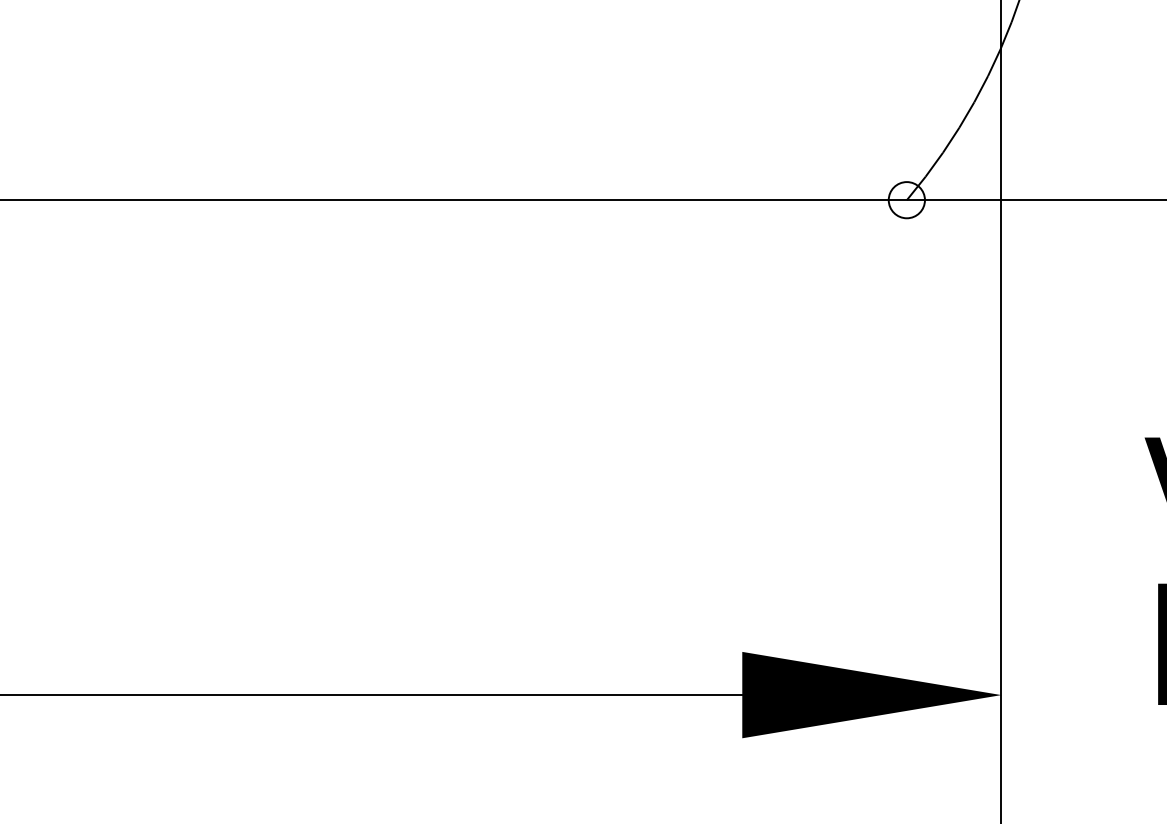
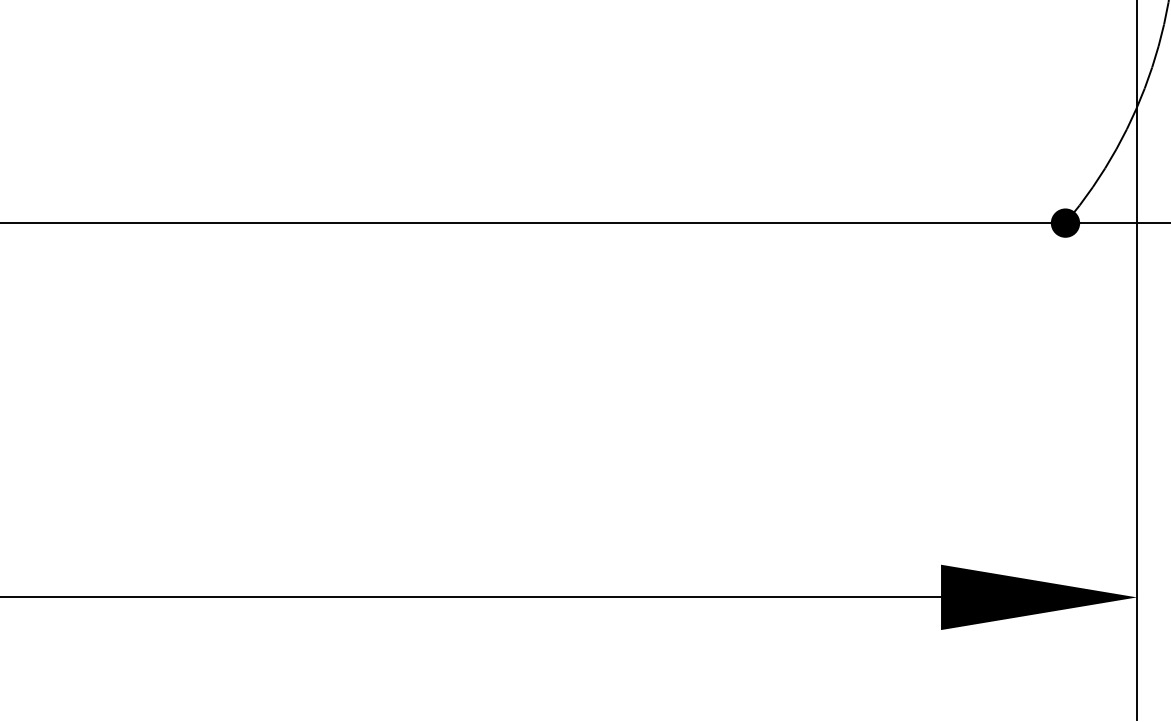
fill: (906, 199) -> (1065, 222), added

